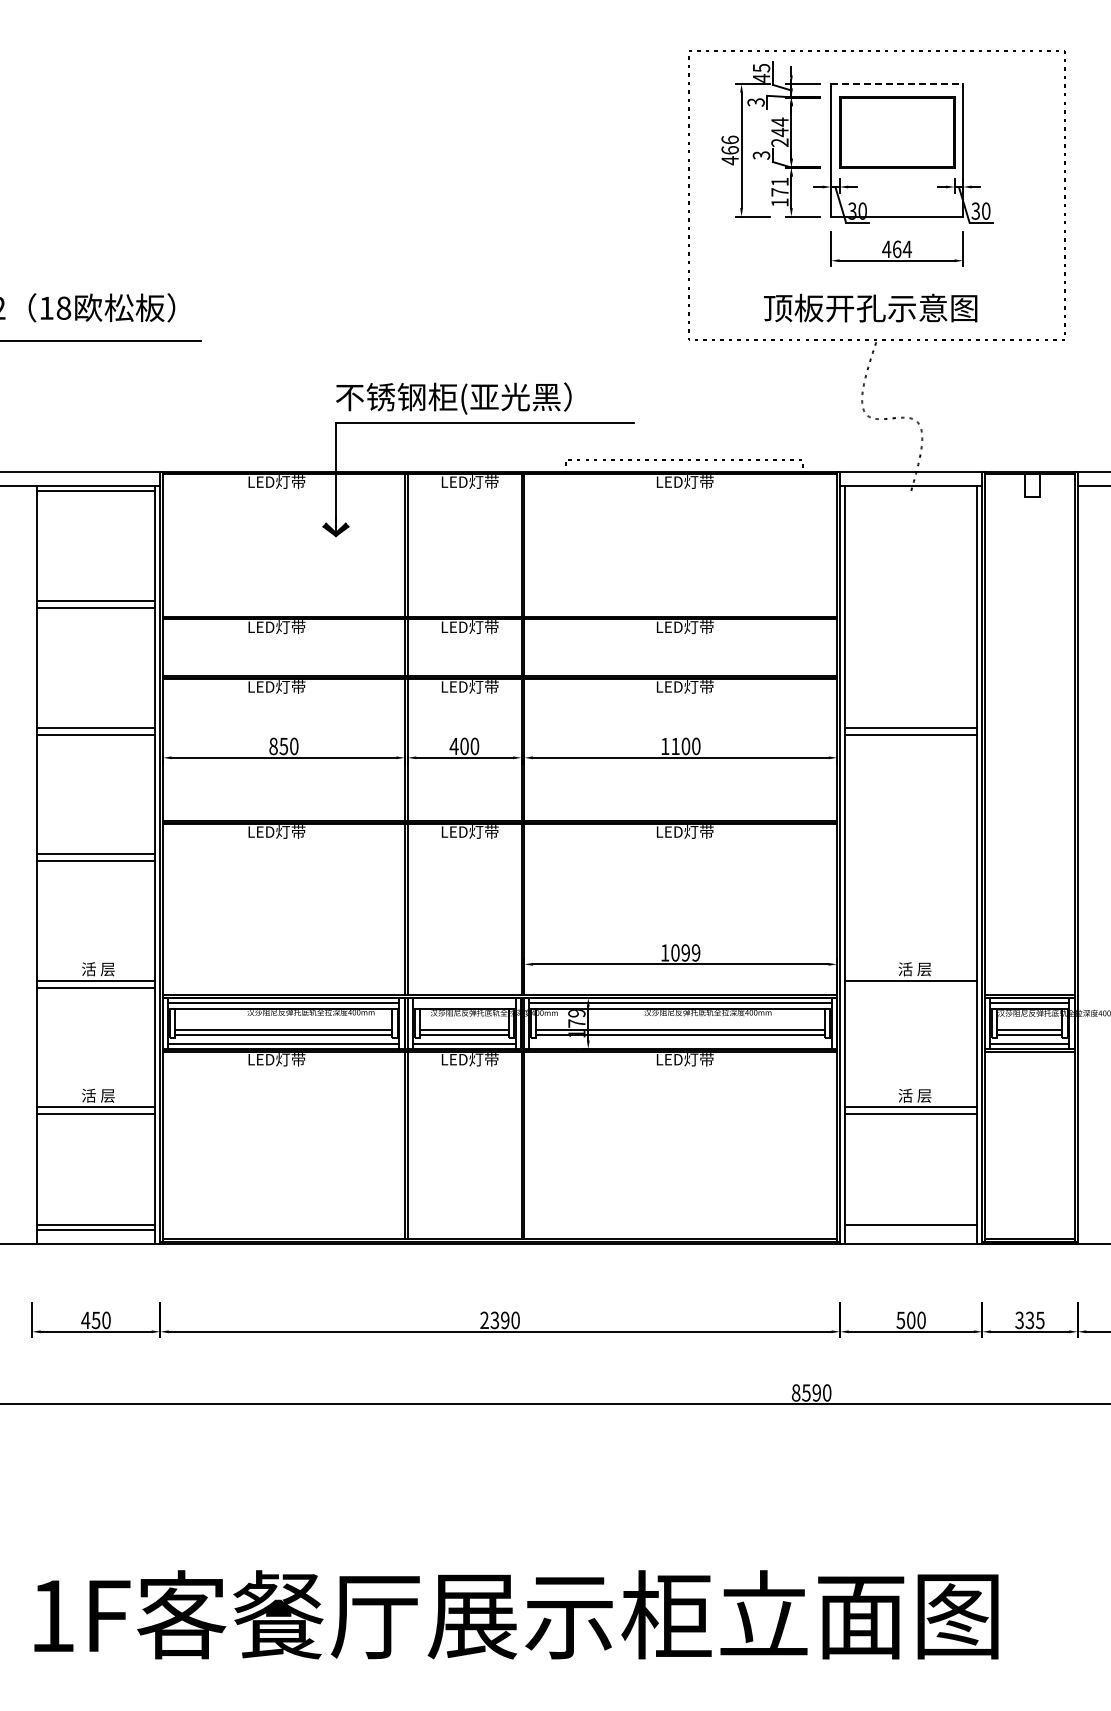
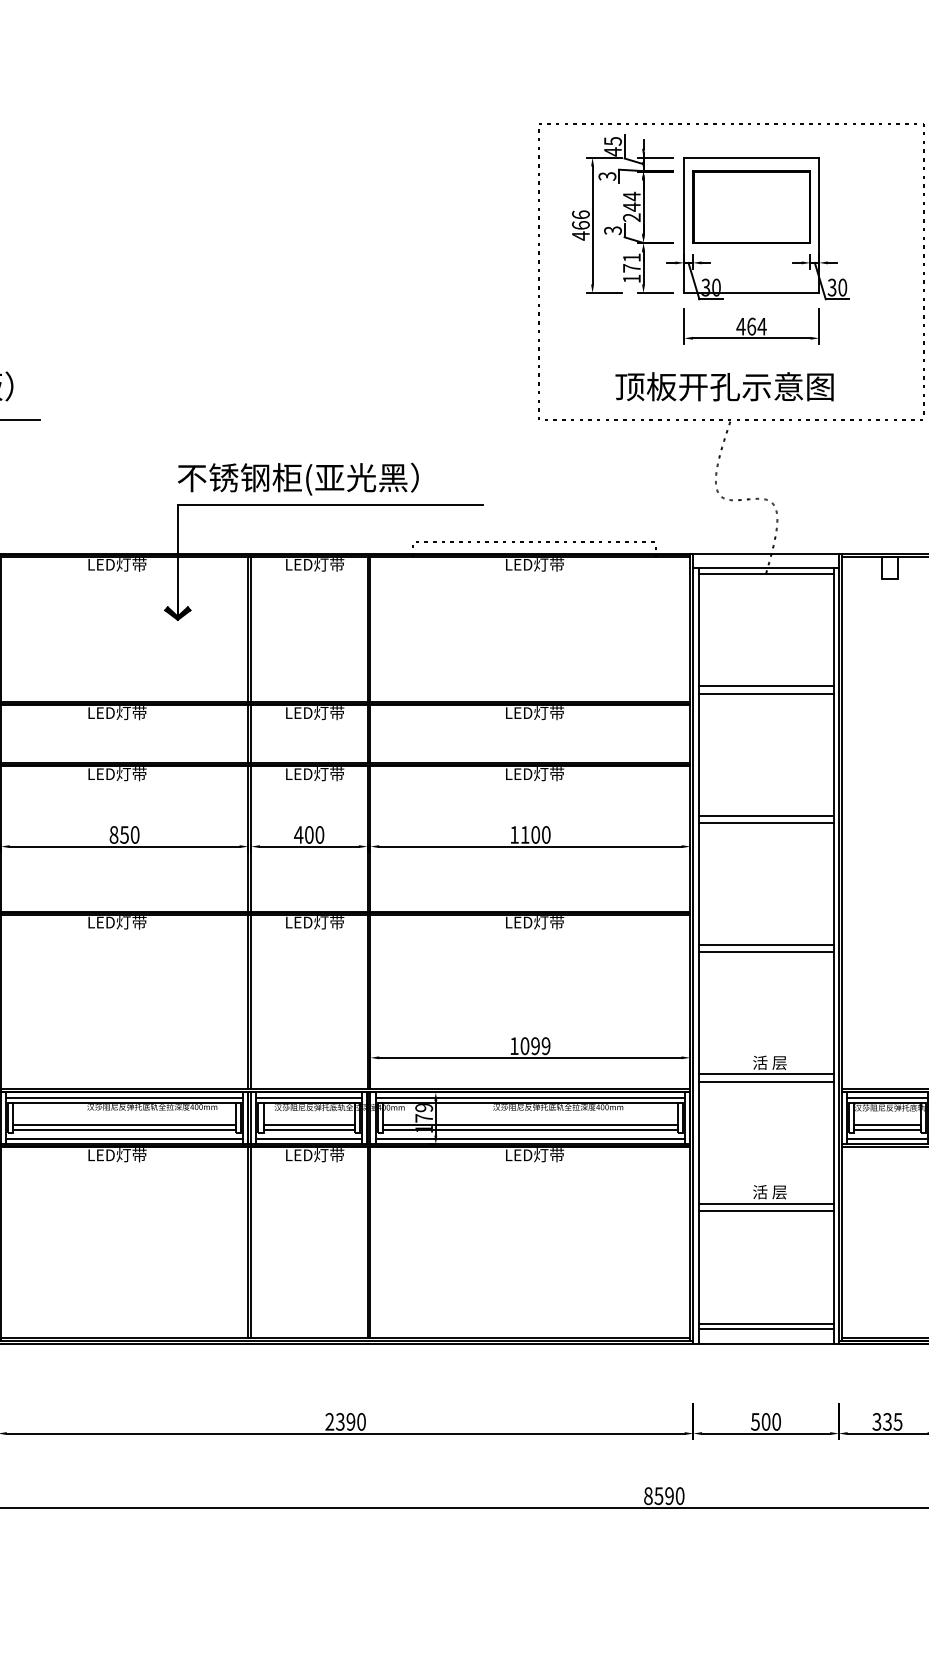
line: (897, 84) -> (752, 158), dashed -> solid
line: (911, 490) -> (766, 573), added
line: (911, 601) -> (766, 686), added
line: (911, 608) -> (766, 693), added
line: (911, 854) -> (766, 945), added
line: (911, 861) -> (766, 952), added
line: (911, 987) -> (766, 1081), added
line: (464, 1003) -> (309, 1097), added
line: (680, 1043) -> (530, 1138), added
line: (911, 1229) -> (766, 1328), added

